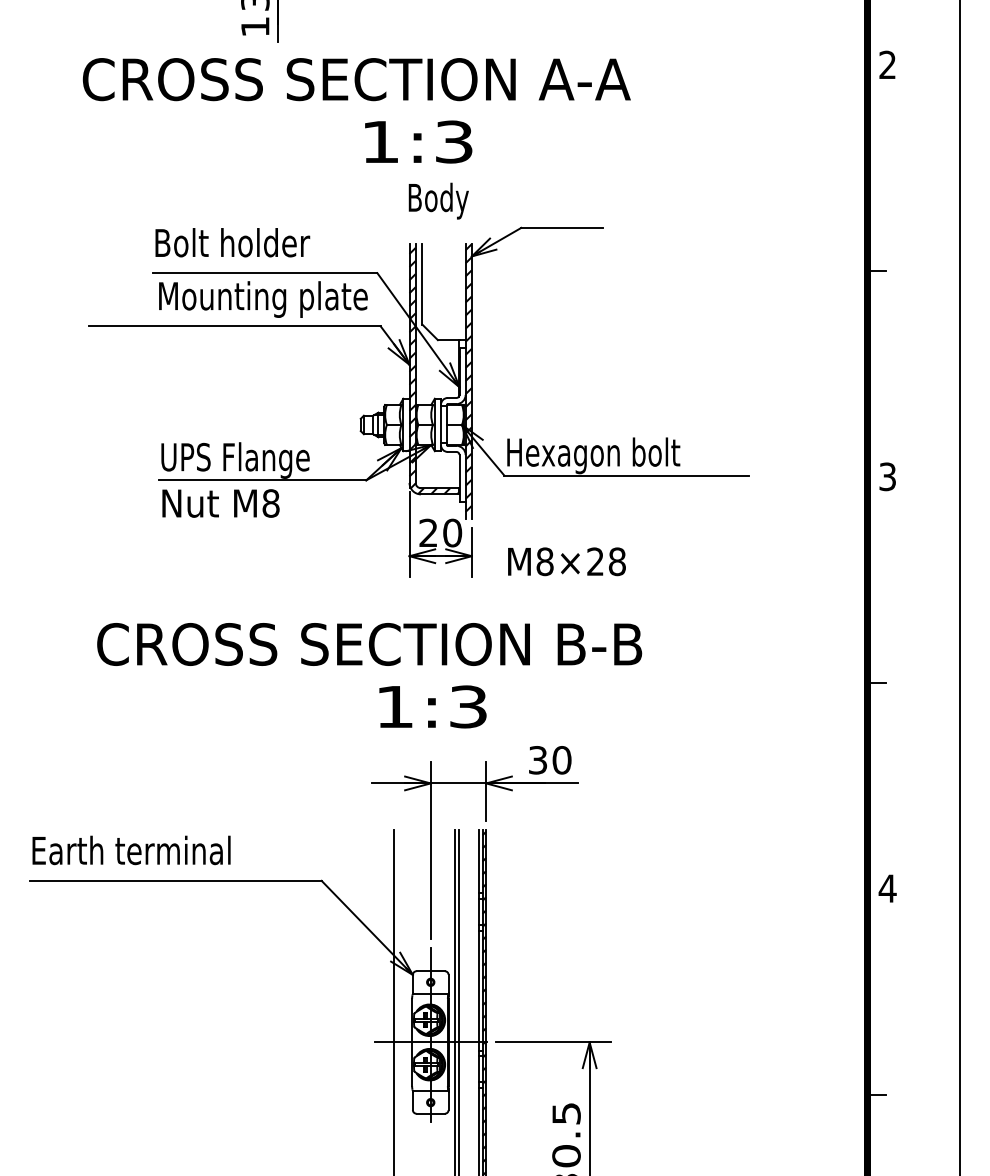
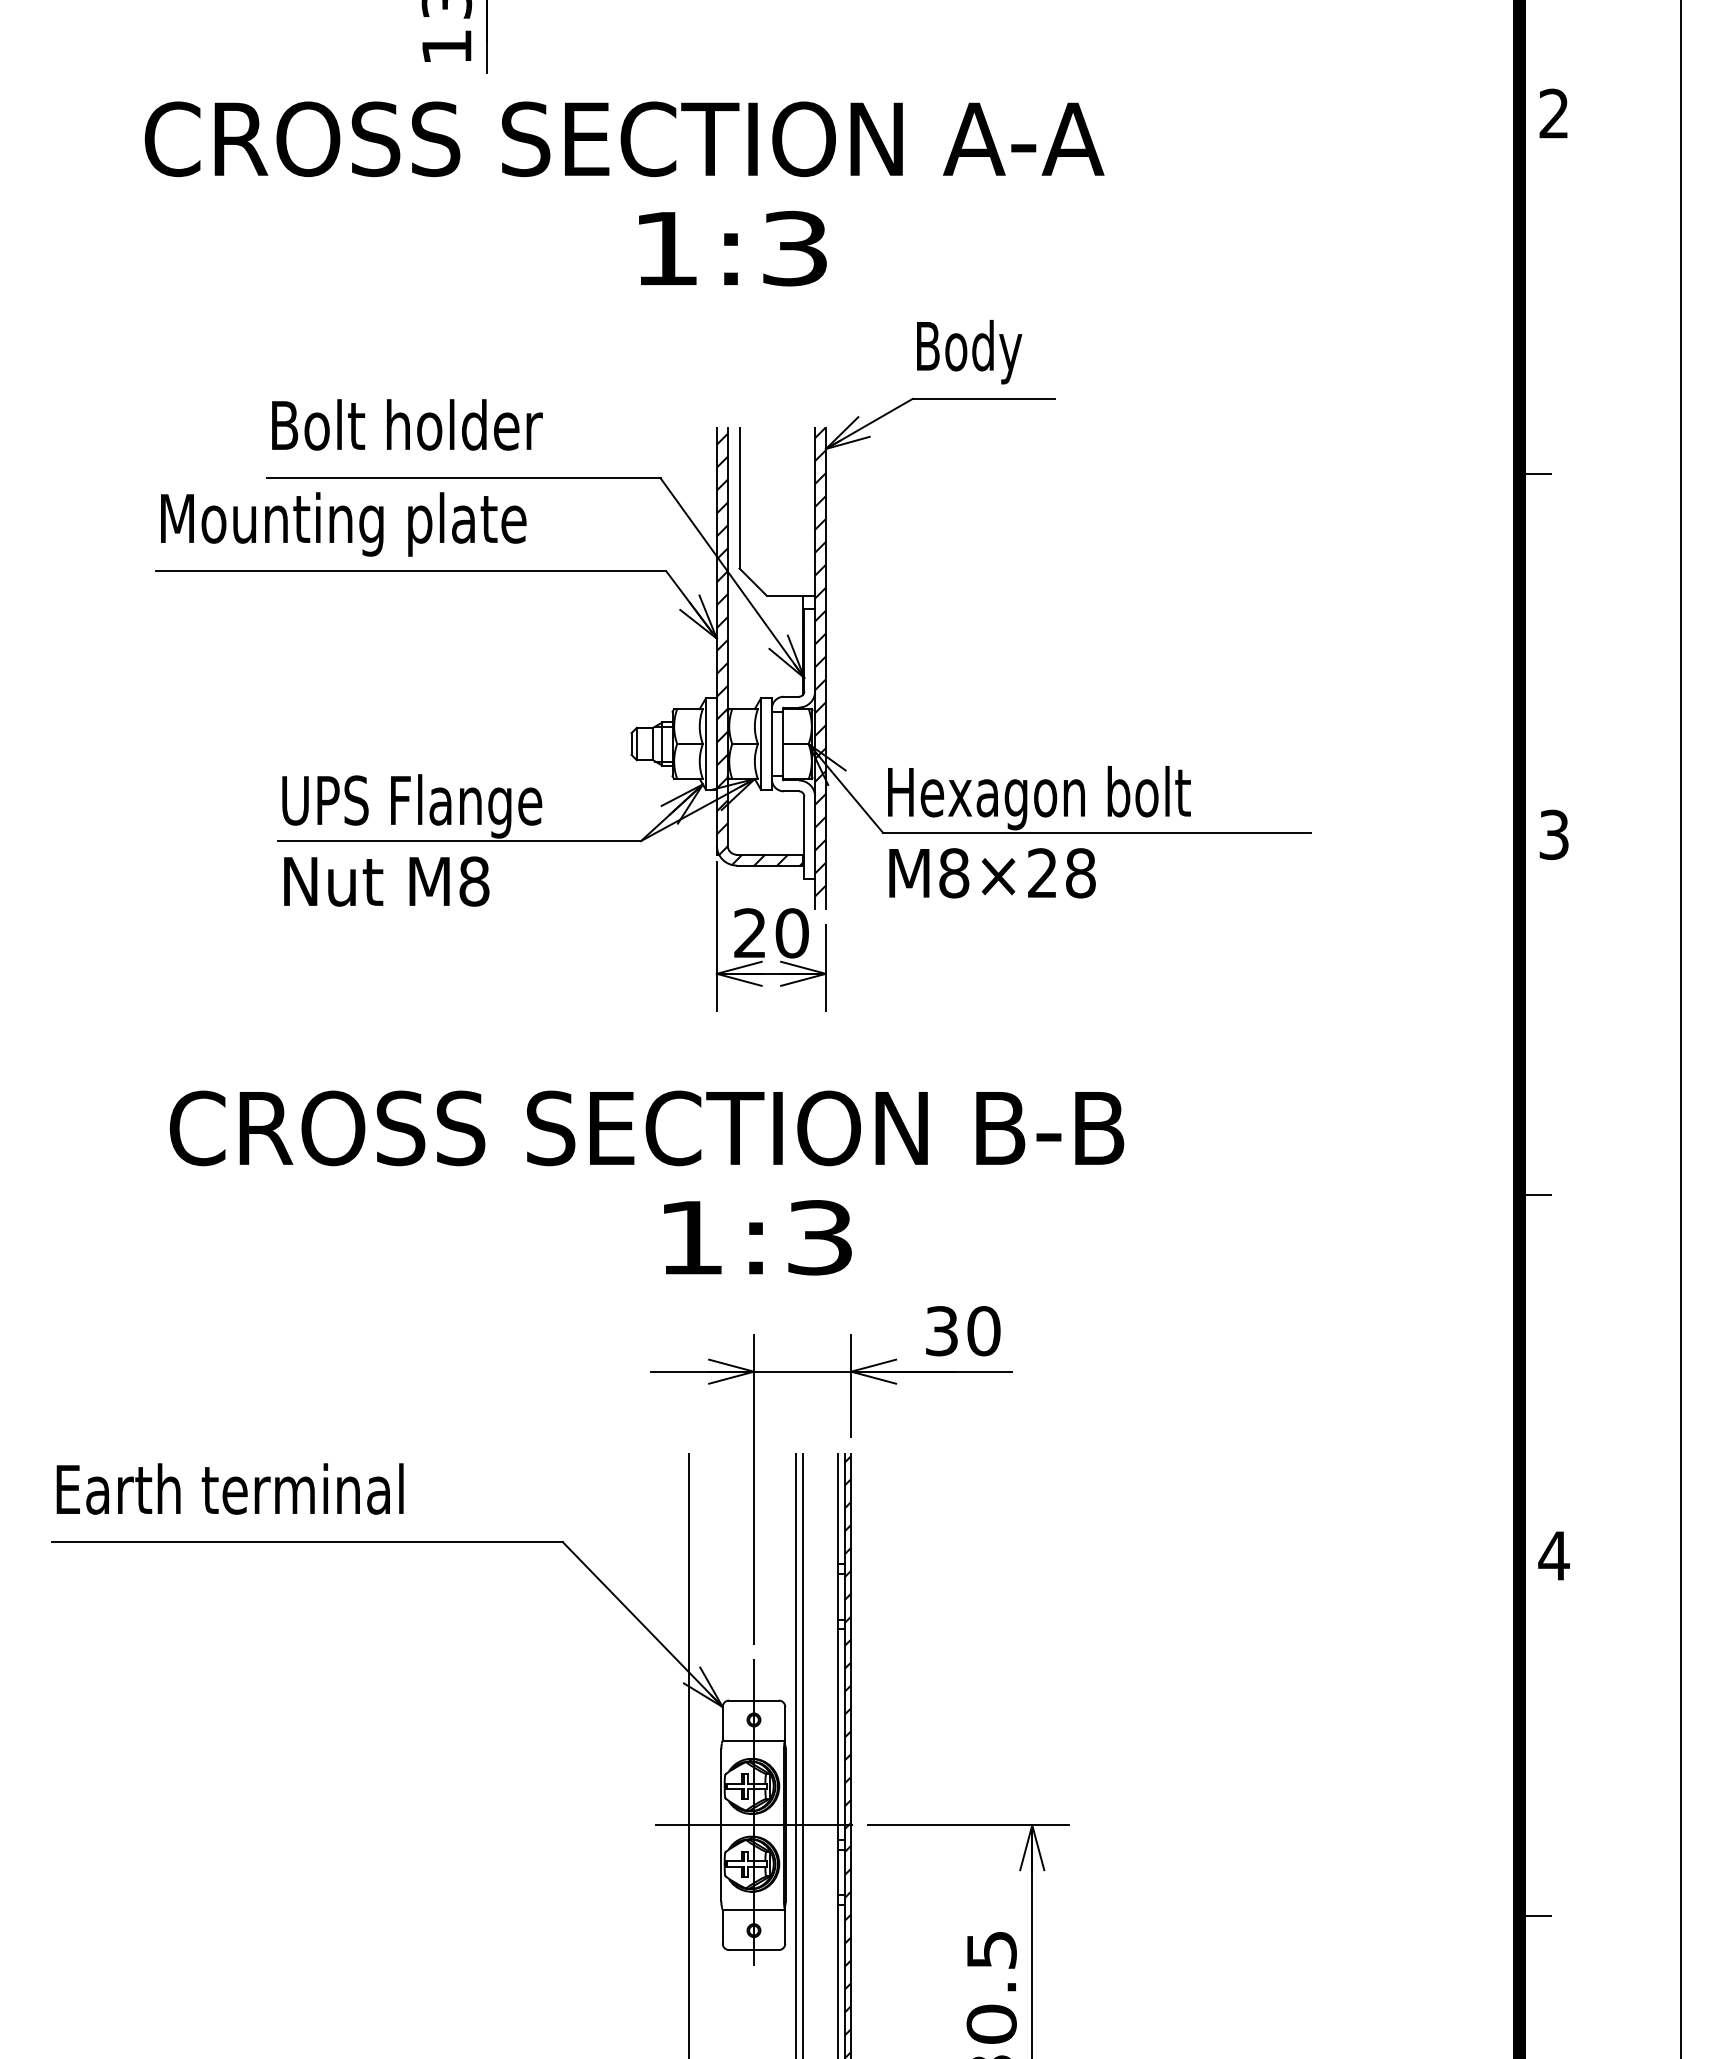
text: (438, 200) -> (968, 350), moved
text: (263, 299) -> (343, 524), moved
text: (566, 561) -> (991, 872), moved

